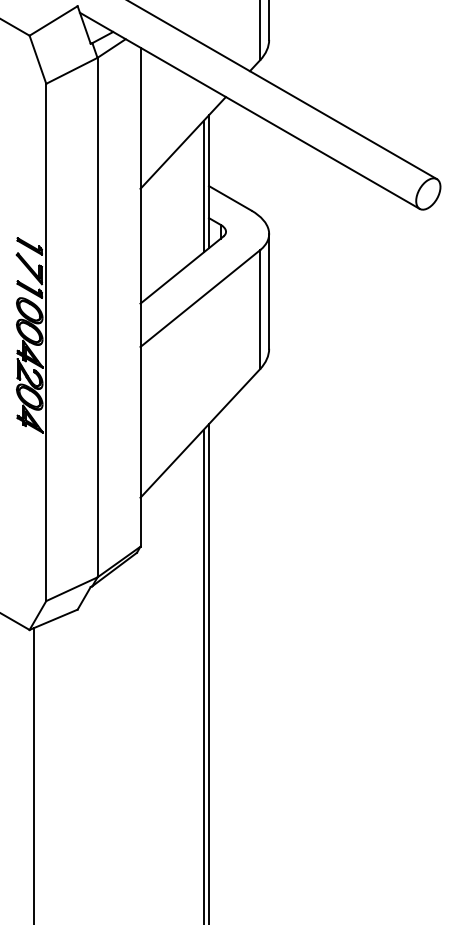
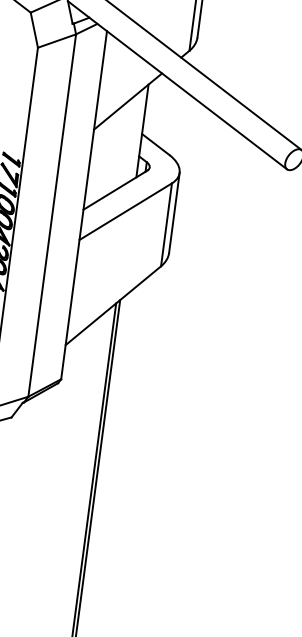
line: (203, 186) -> (138, 133), removed

